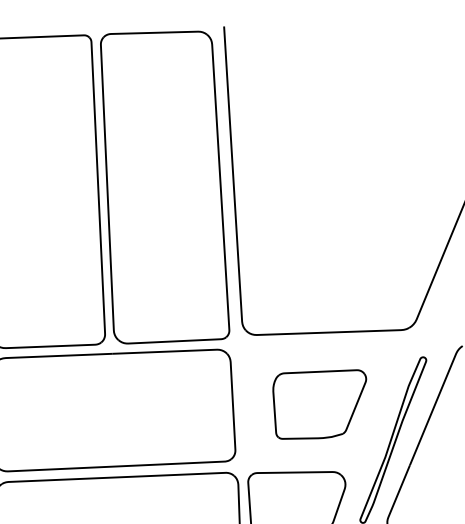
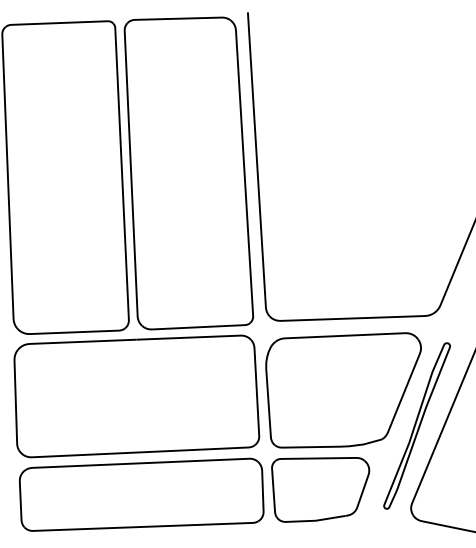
part: (319, 404) -> (343, 390), size x1.67

